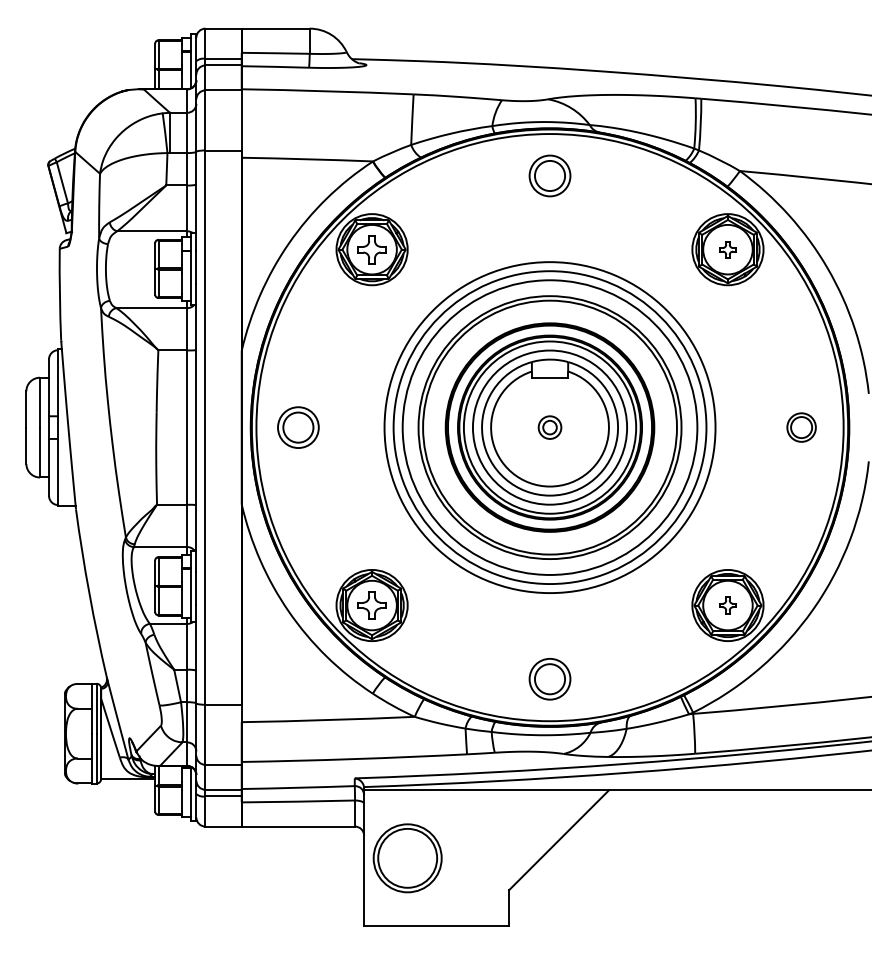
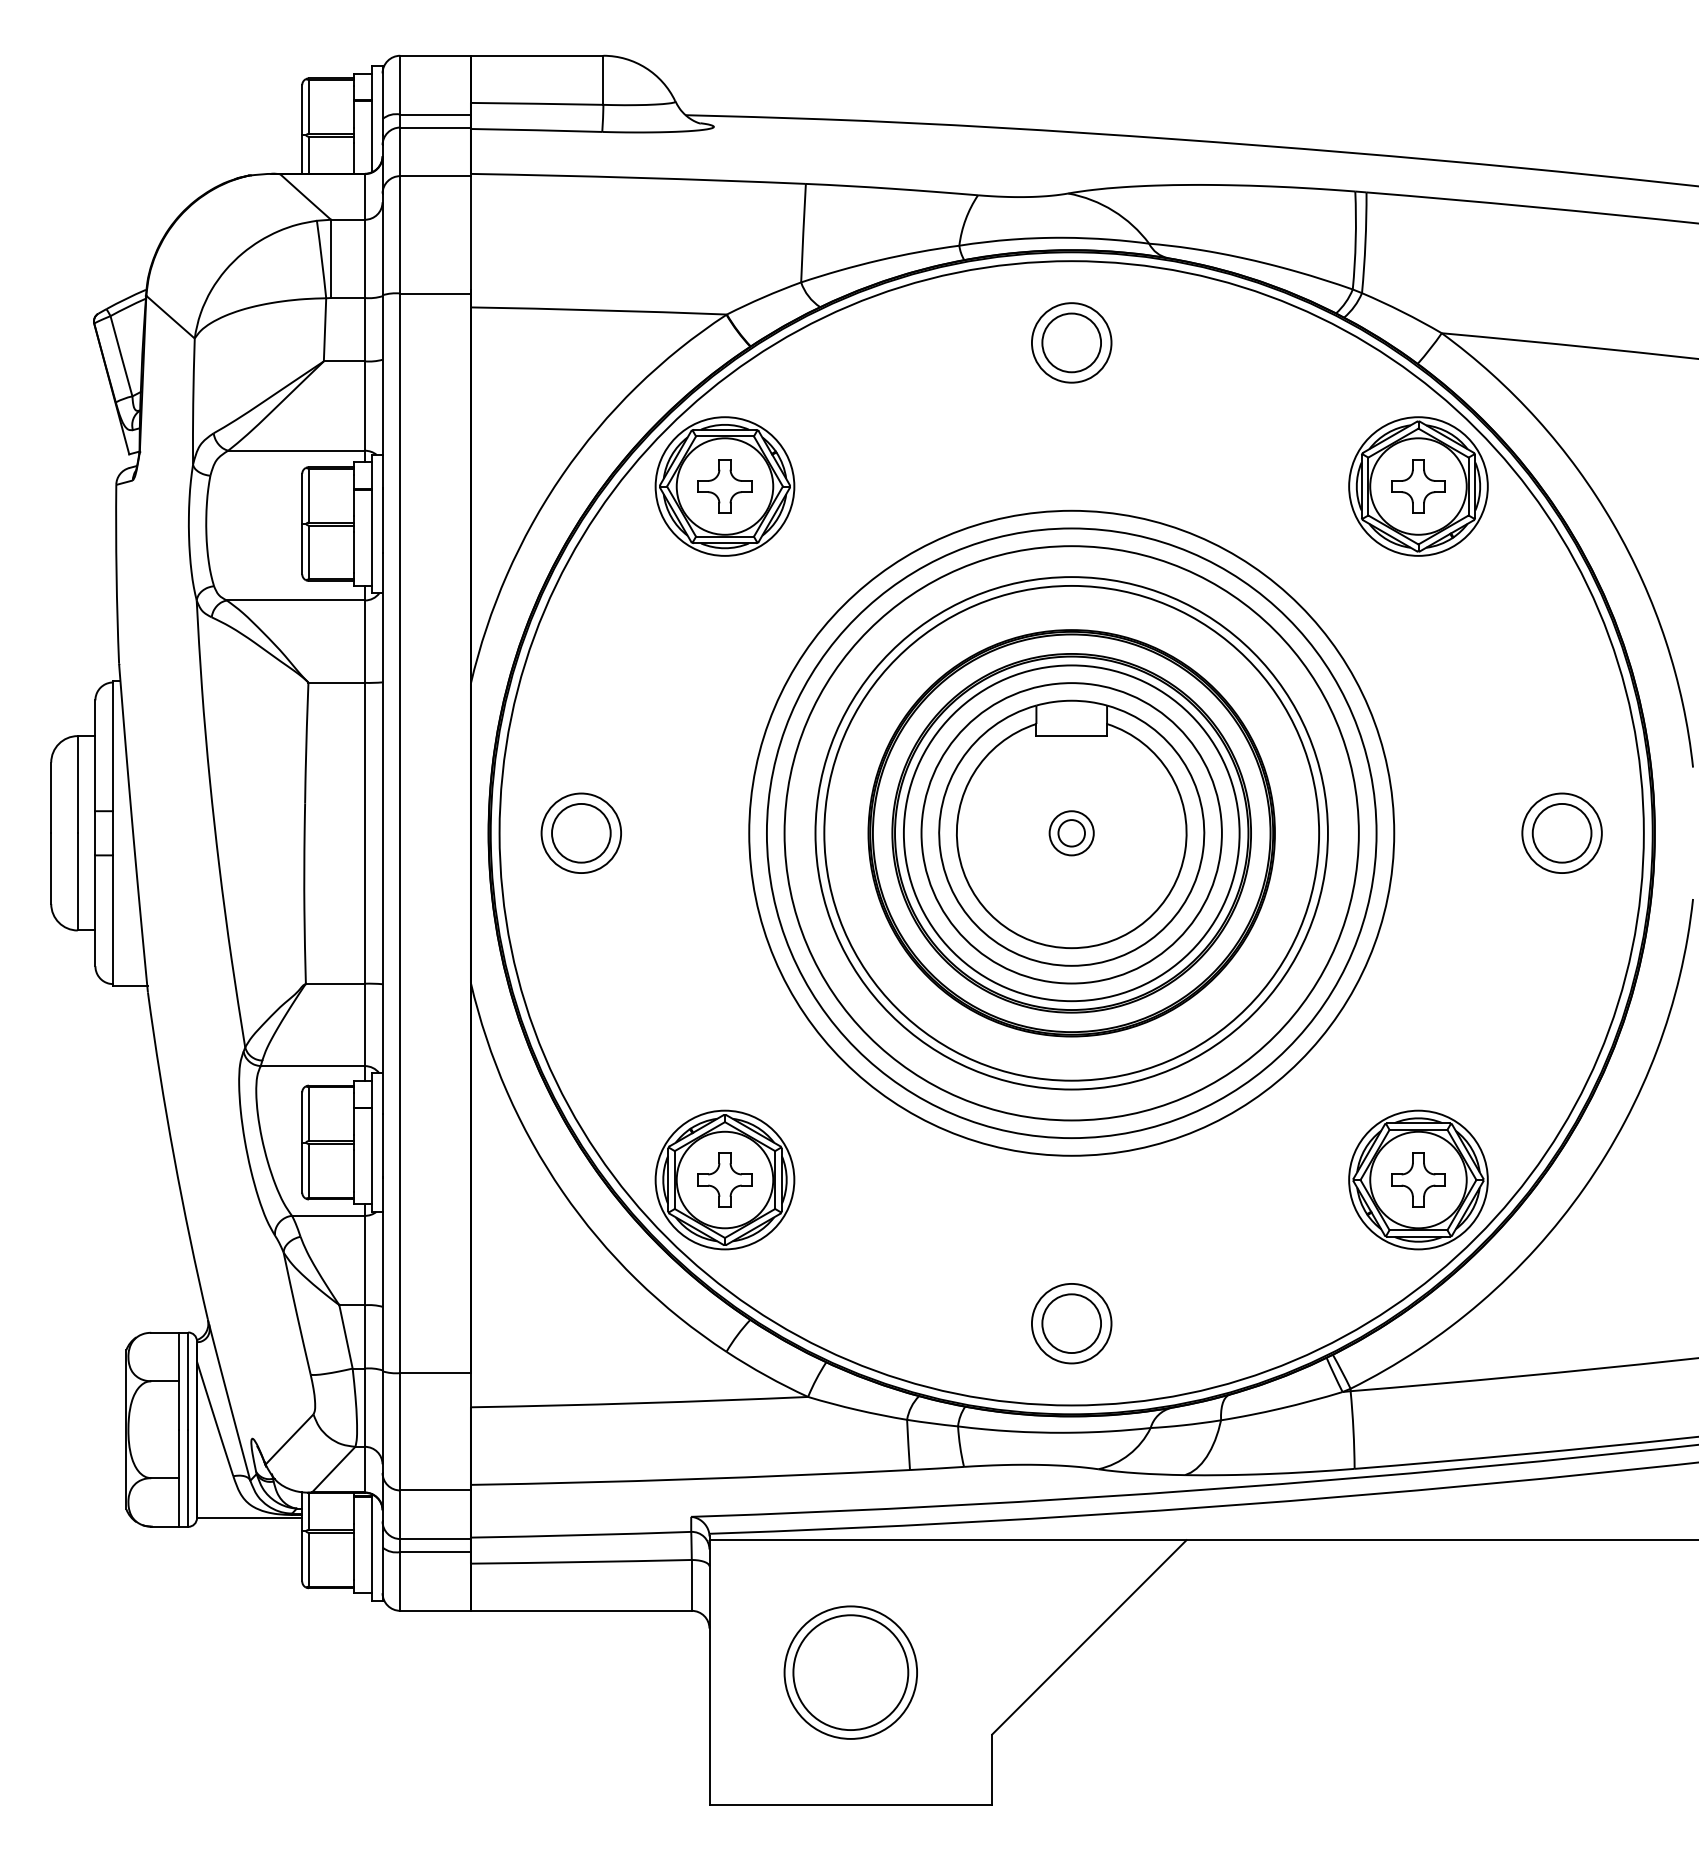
part: (727, 249) -> (1417, 486), size x1.67
part: (801, 427) -> (1561, 833), size x1.43
part: (727, 605) -> (1417, 1179), size x1.67
part: (407, 858) -> (850, 1672), moved

